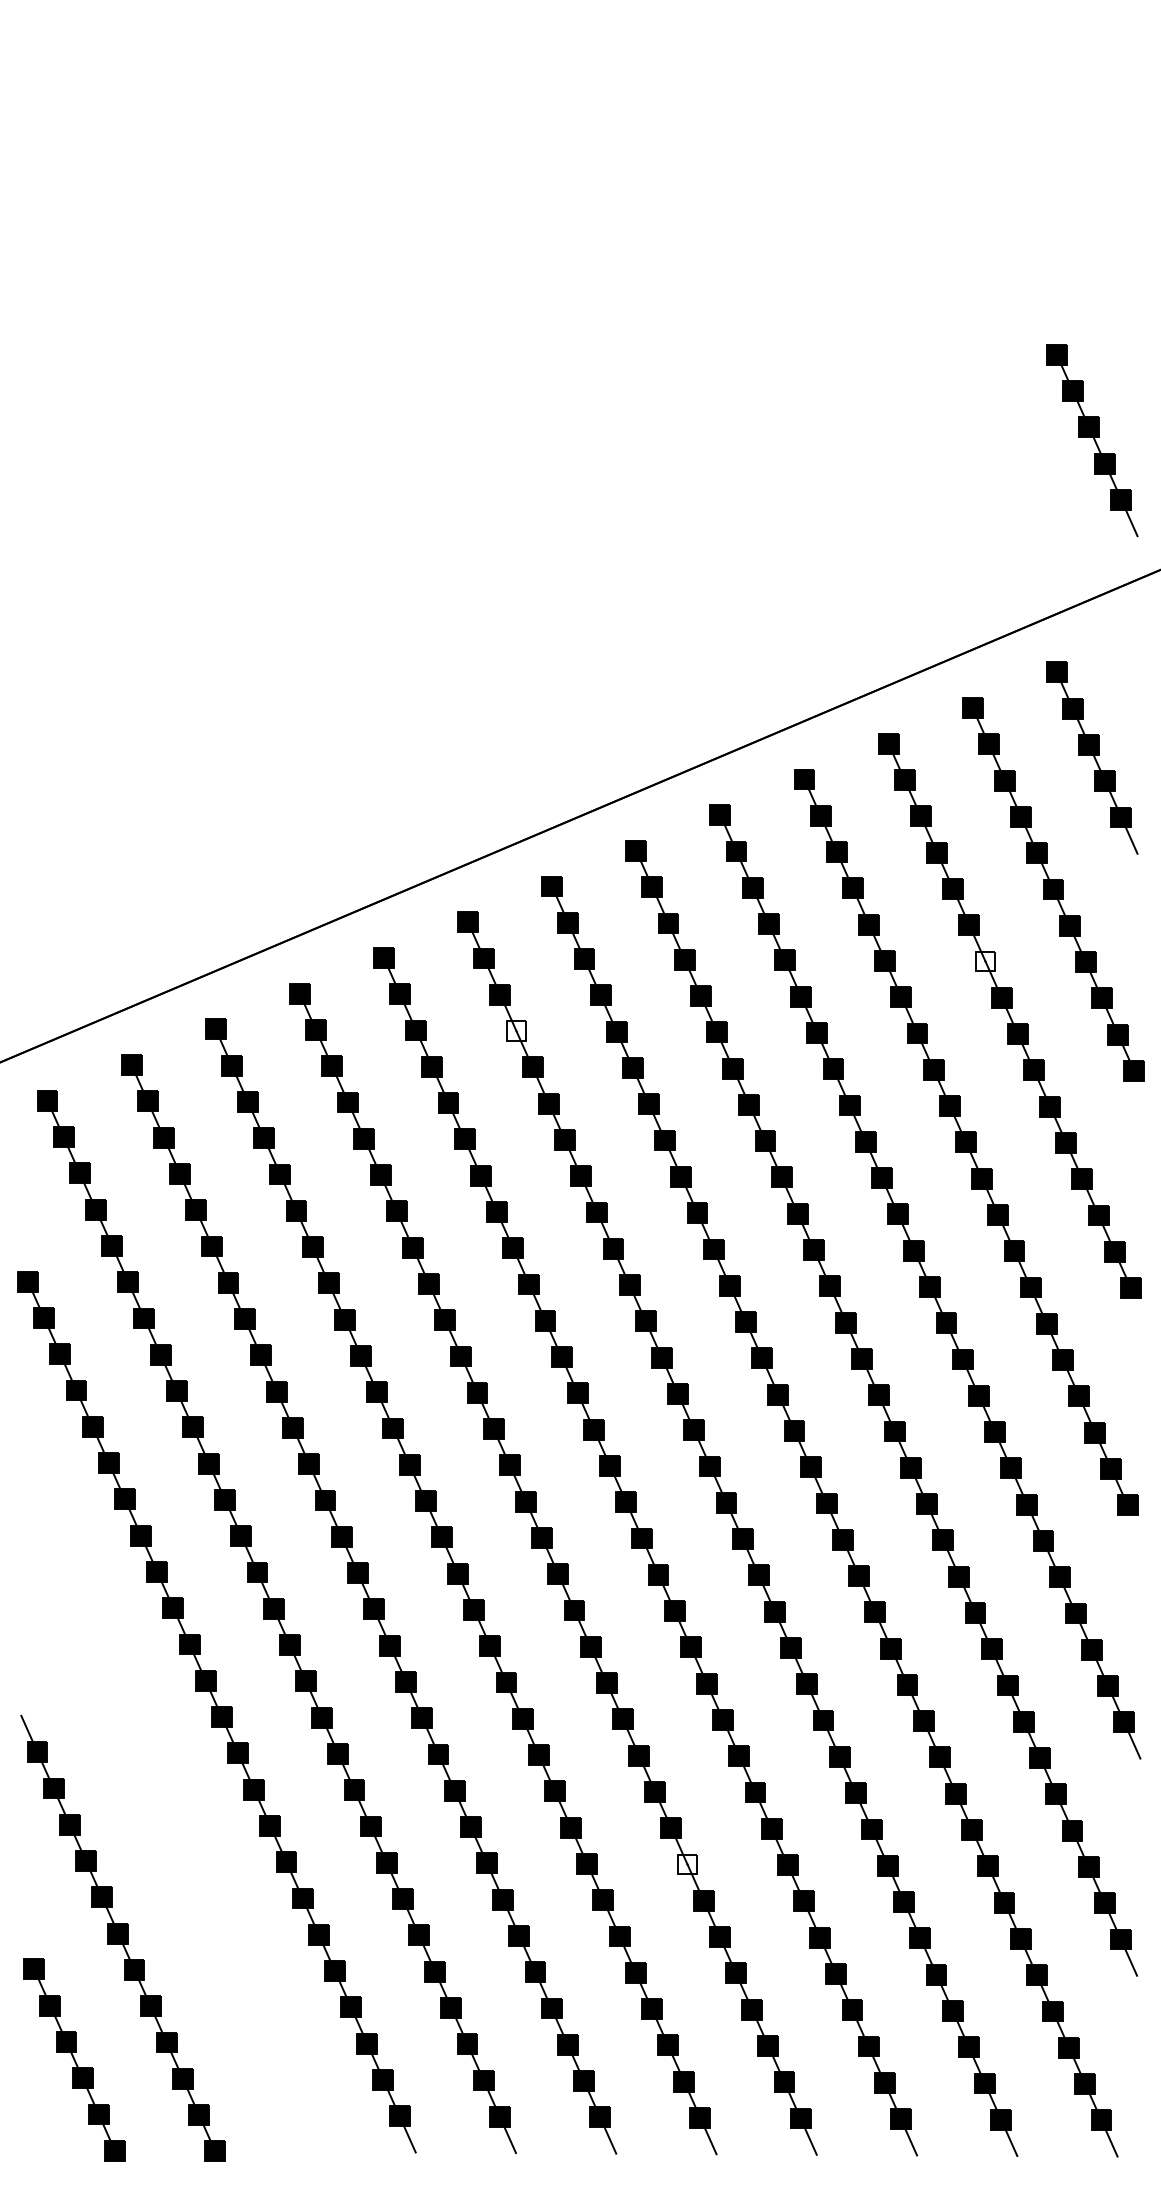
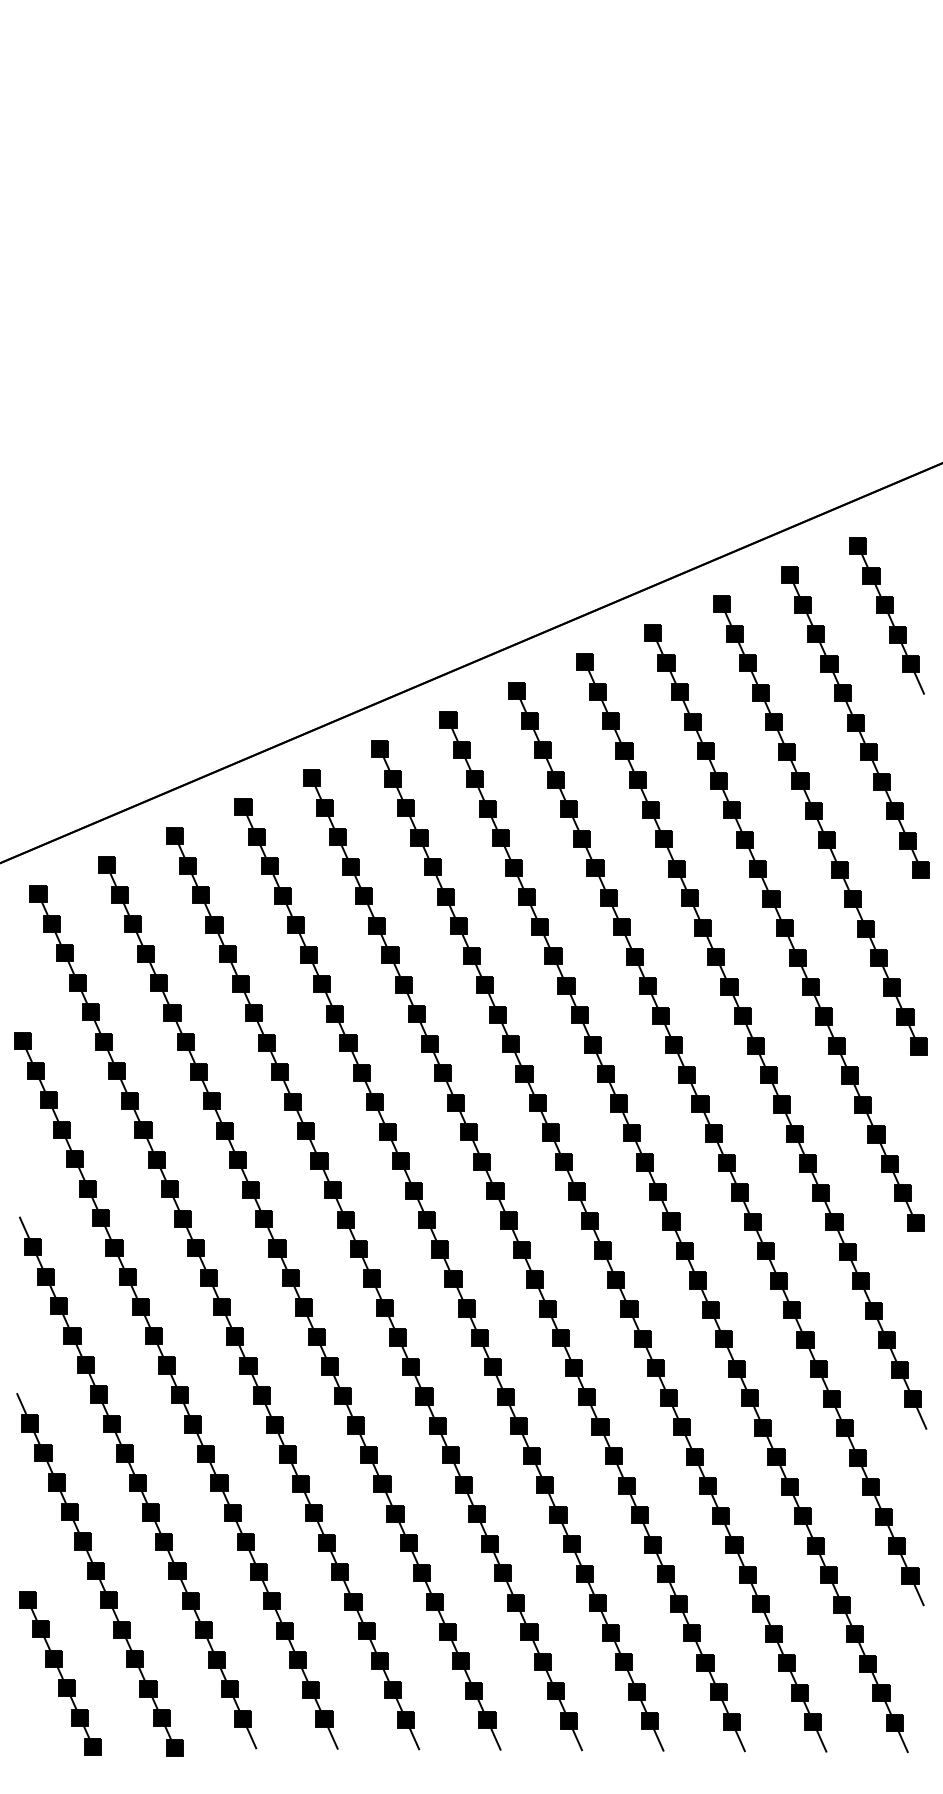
part: (1091, 439) -> (886, 357), removed
fill: (985, 961) -> (800, 781), added
fill: (516, 1030) -> (419, 837), added
part: (169, 1824) -> (137, 1482), added
fill: (687, 1864) -> (558, 1514), added

